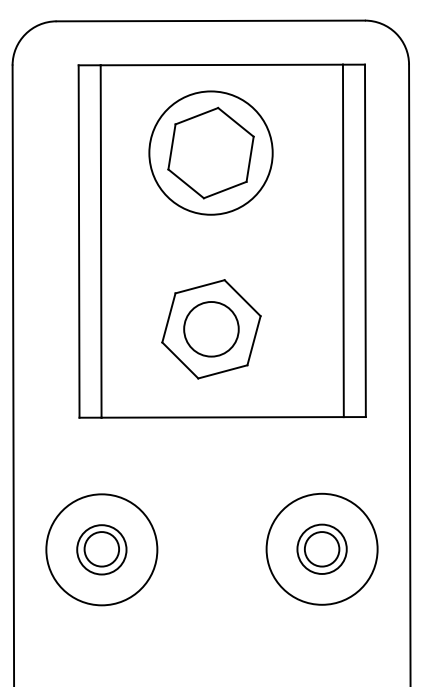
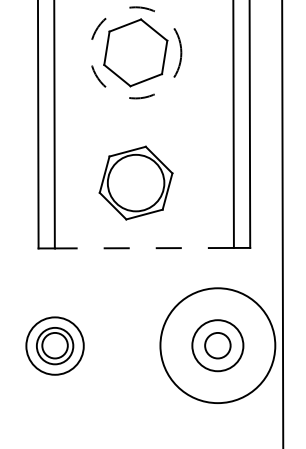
circle: (210, 152) -> (135, 52), solid -> dashed
circle: (211, 329) -> (136, 183), size x1.4
line: (222, 417) -> (144, 248), solid -> dashed
circle: (321, 548) -> (217, 345), size x1.4
circle: (321, 548) -> (217, 345), size x1.4
circle: (101, 549) -> (54, 345), size x0.7

